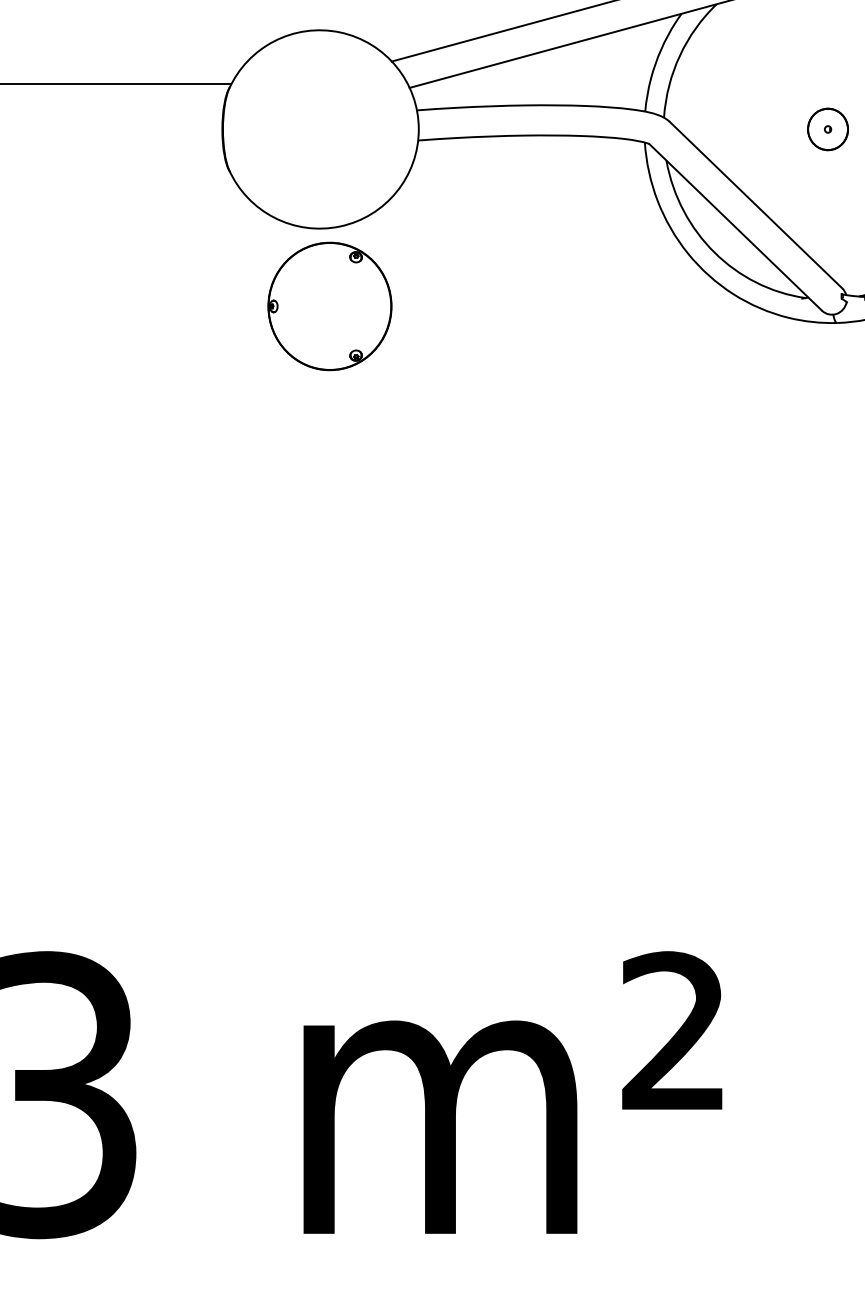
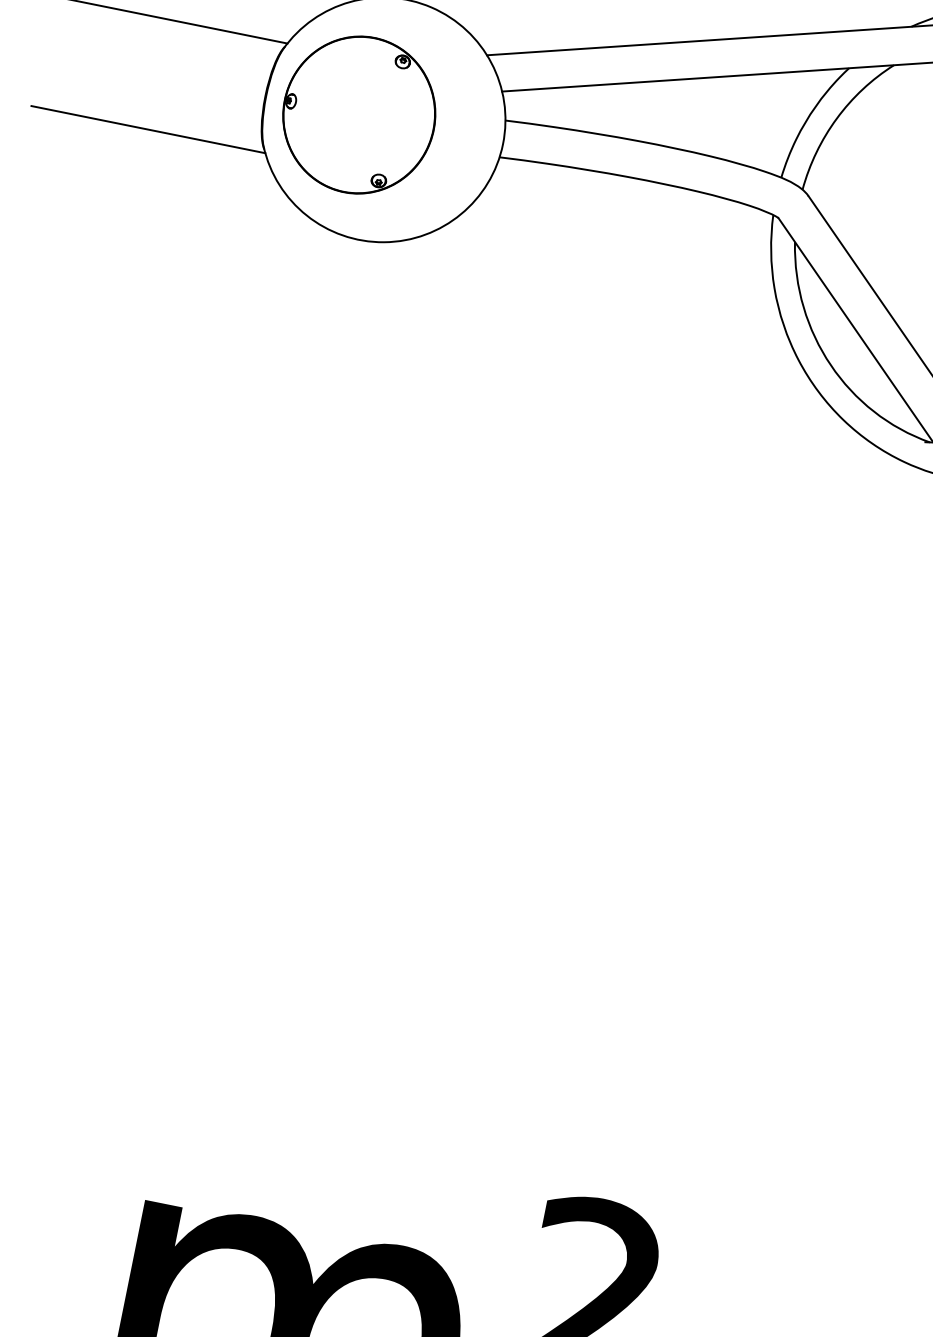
line: (134, 174) -> (148, 129), added
part: (329, 306) -> (358, 114), moved

